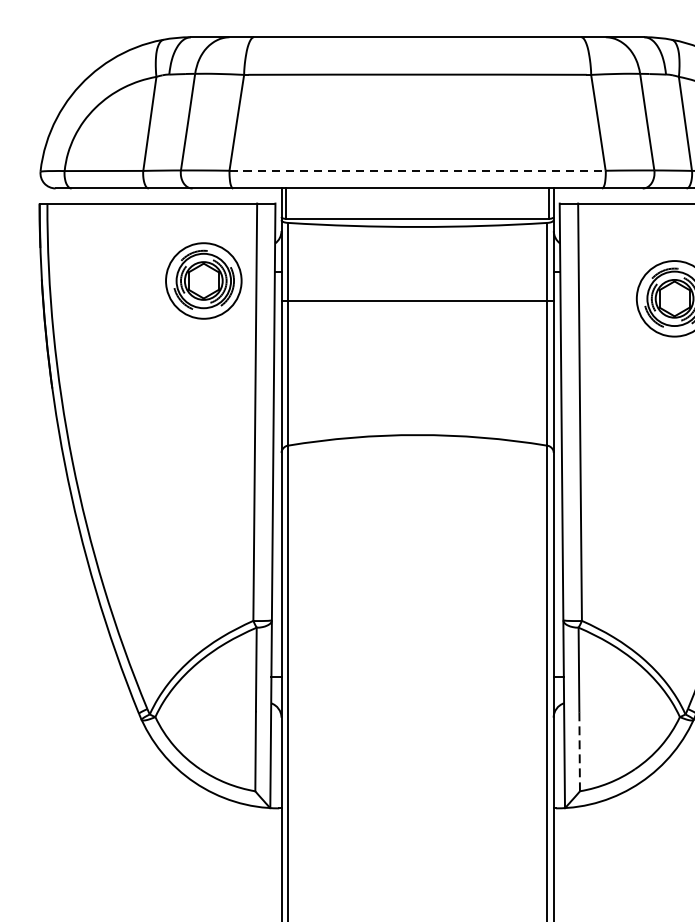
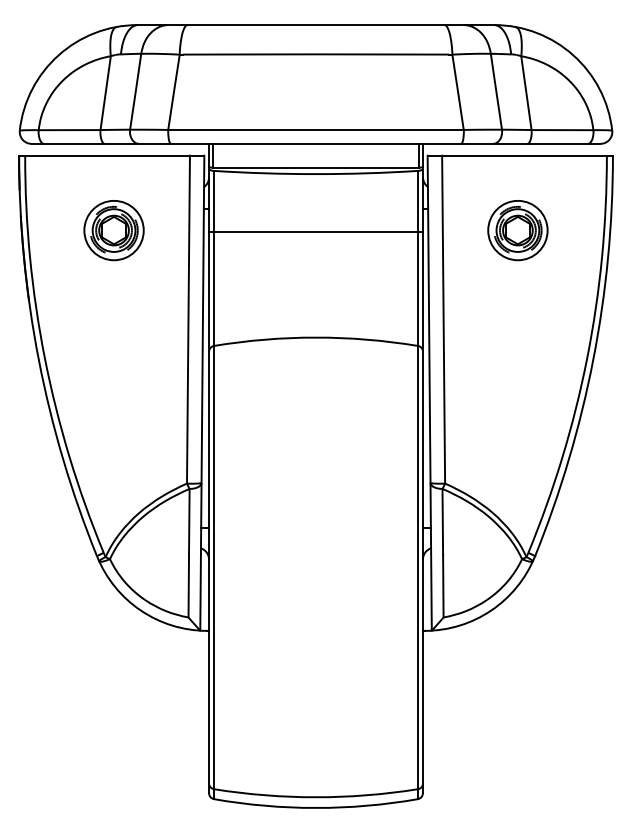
line: (416, 170) -> (315, 129), dashed -> solid
part: (203, 280) -> (113, 230), moved
line: (579, 750) -> (443, 585), dashed -> solid

